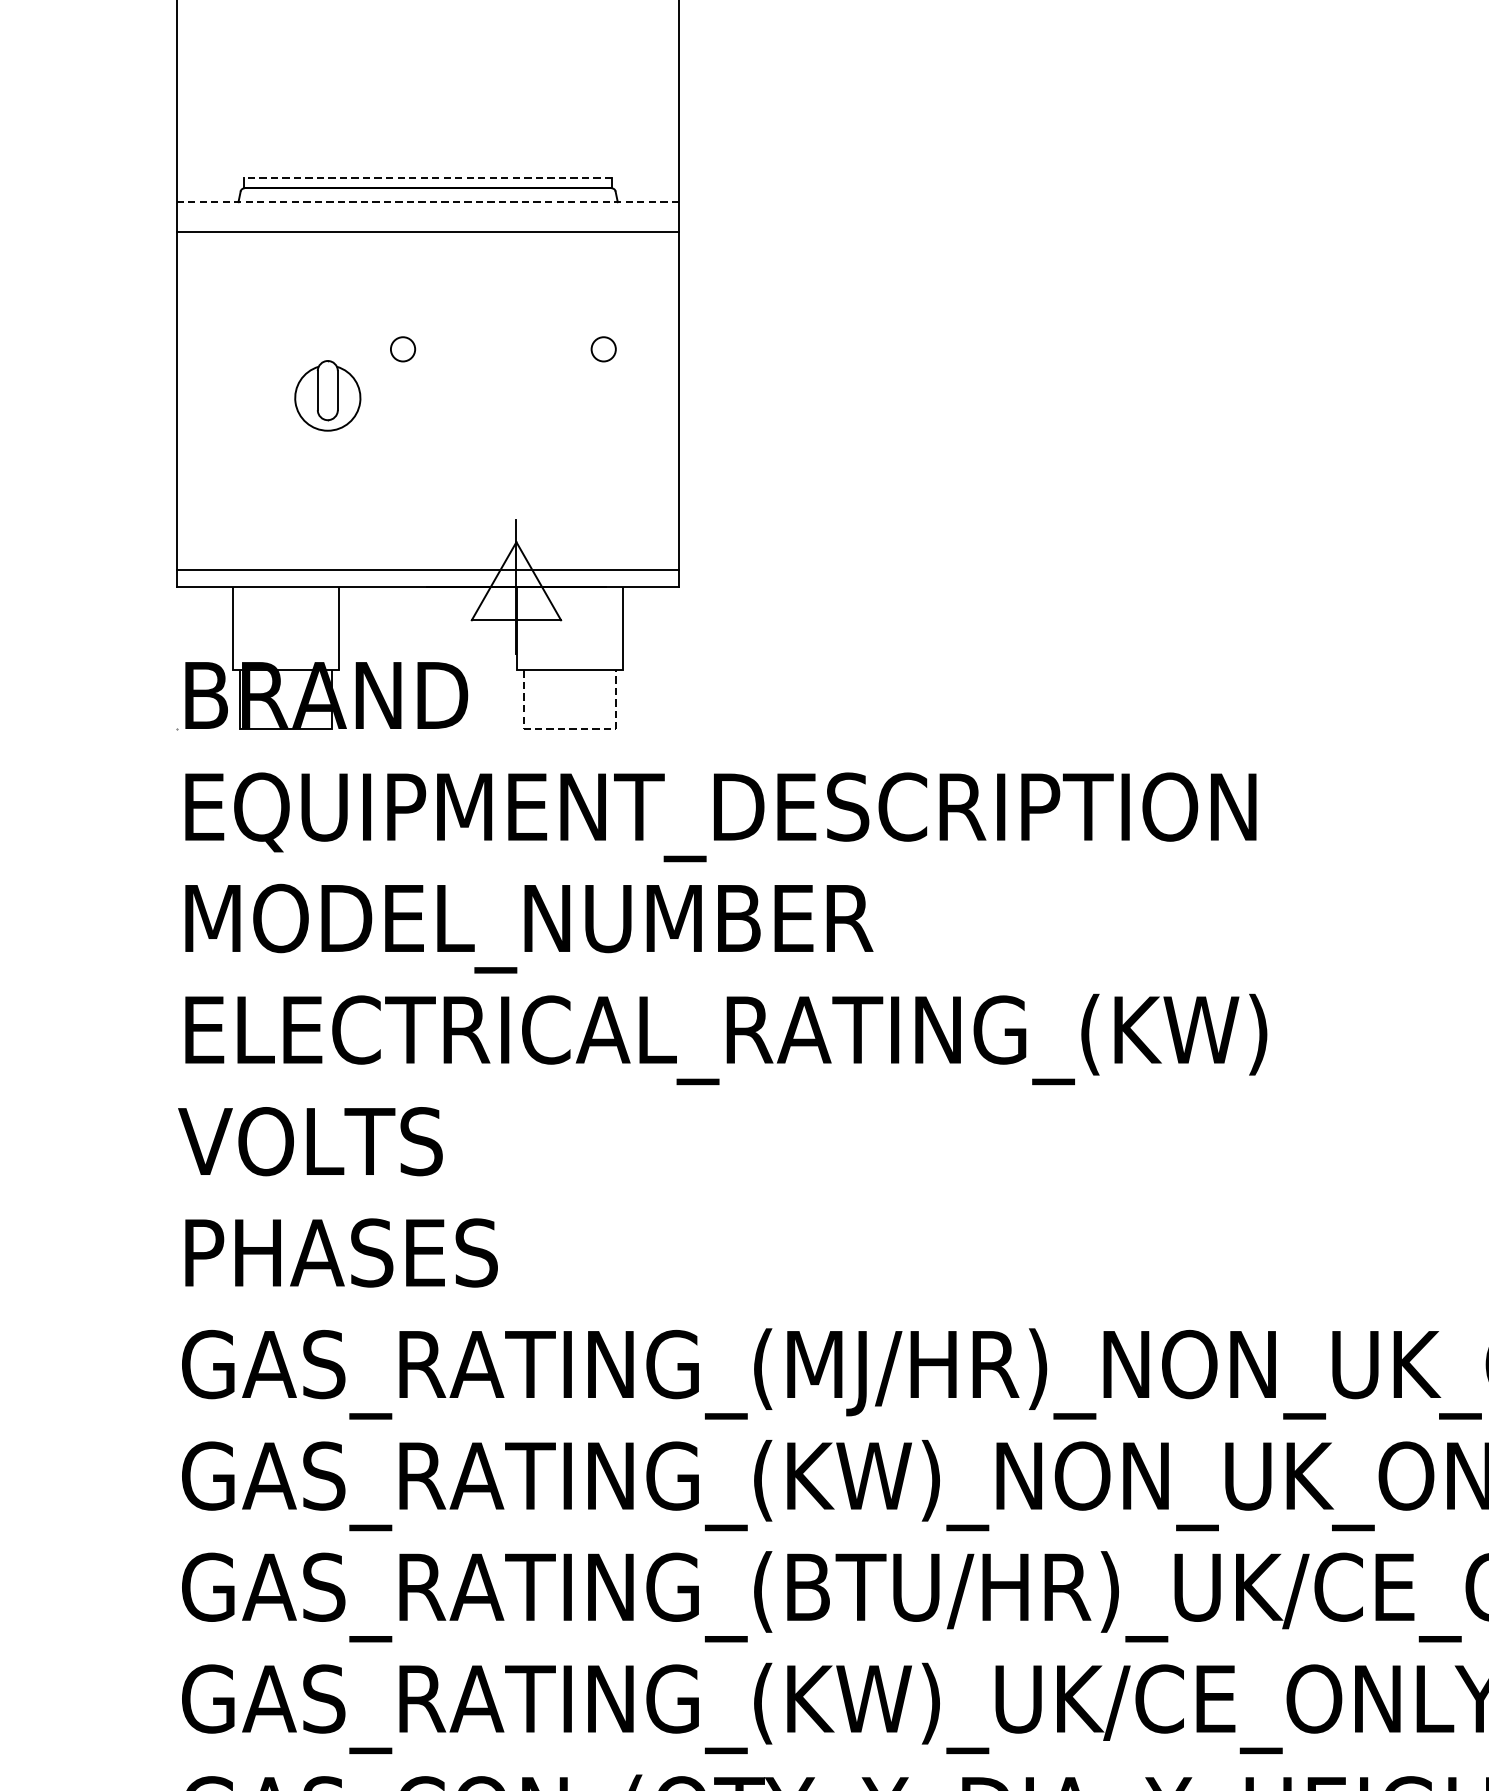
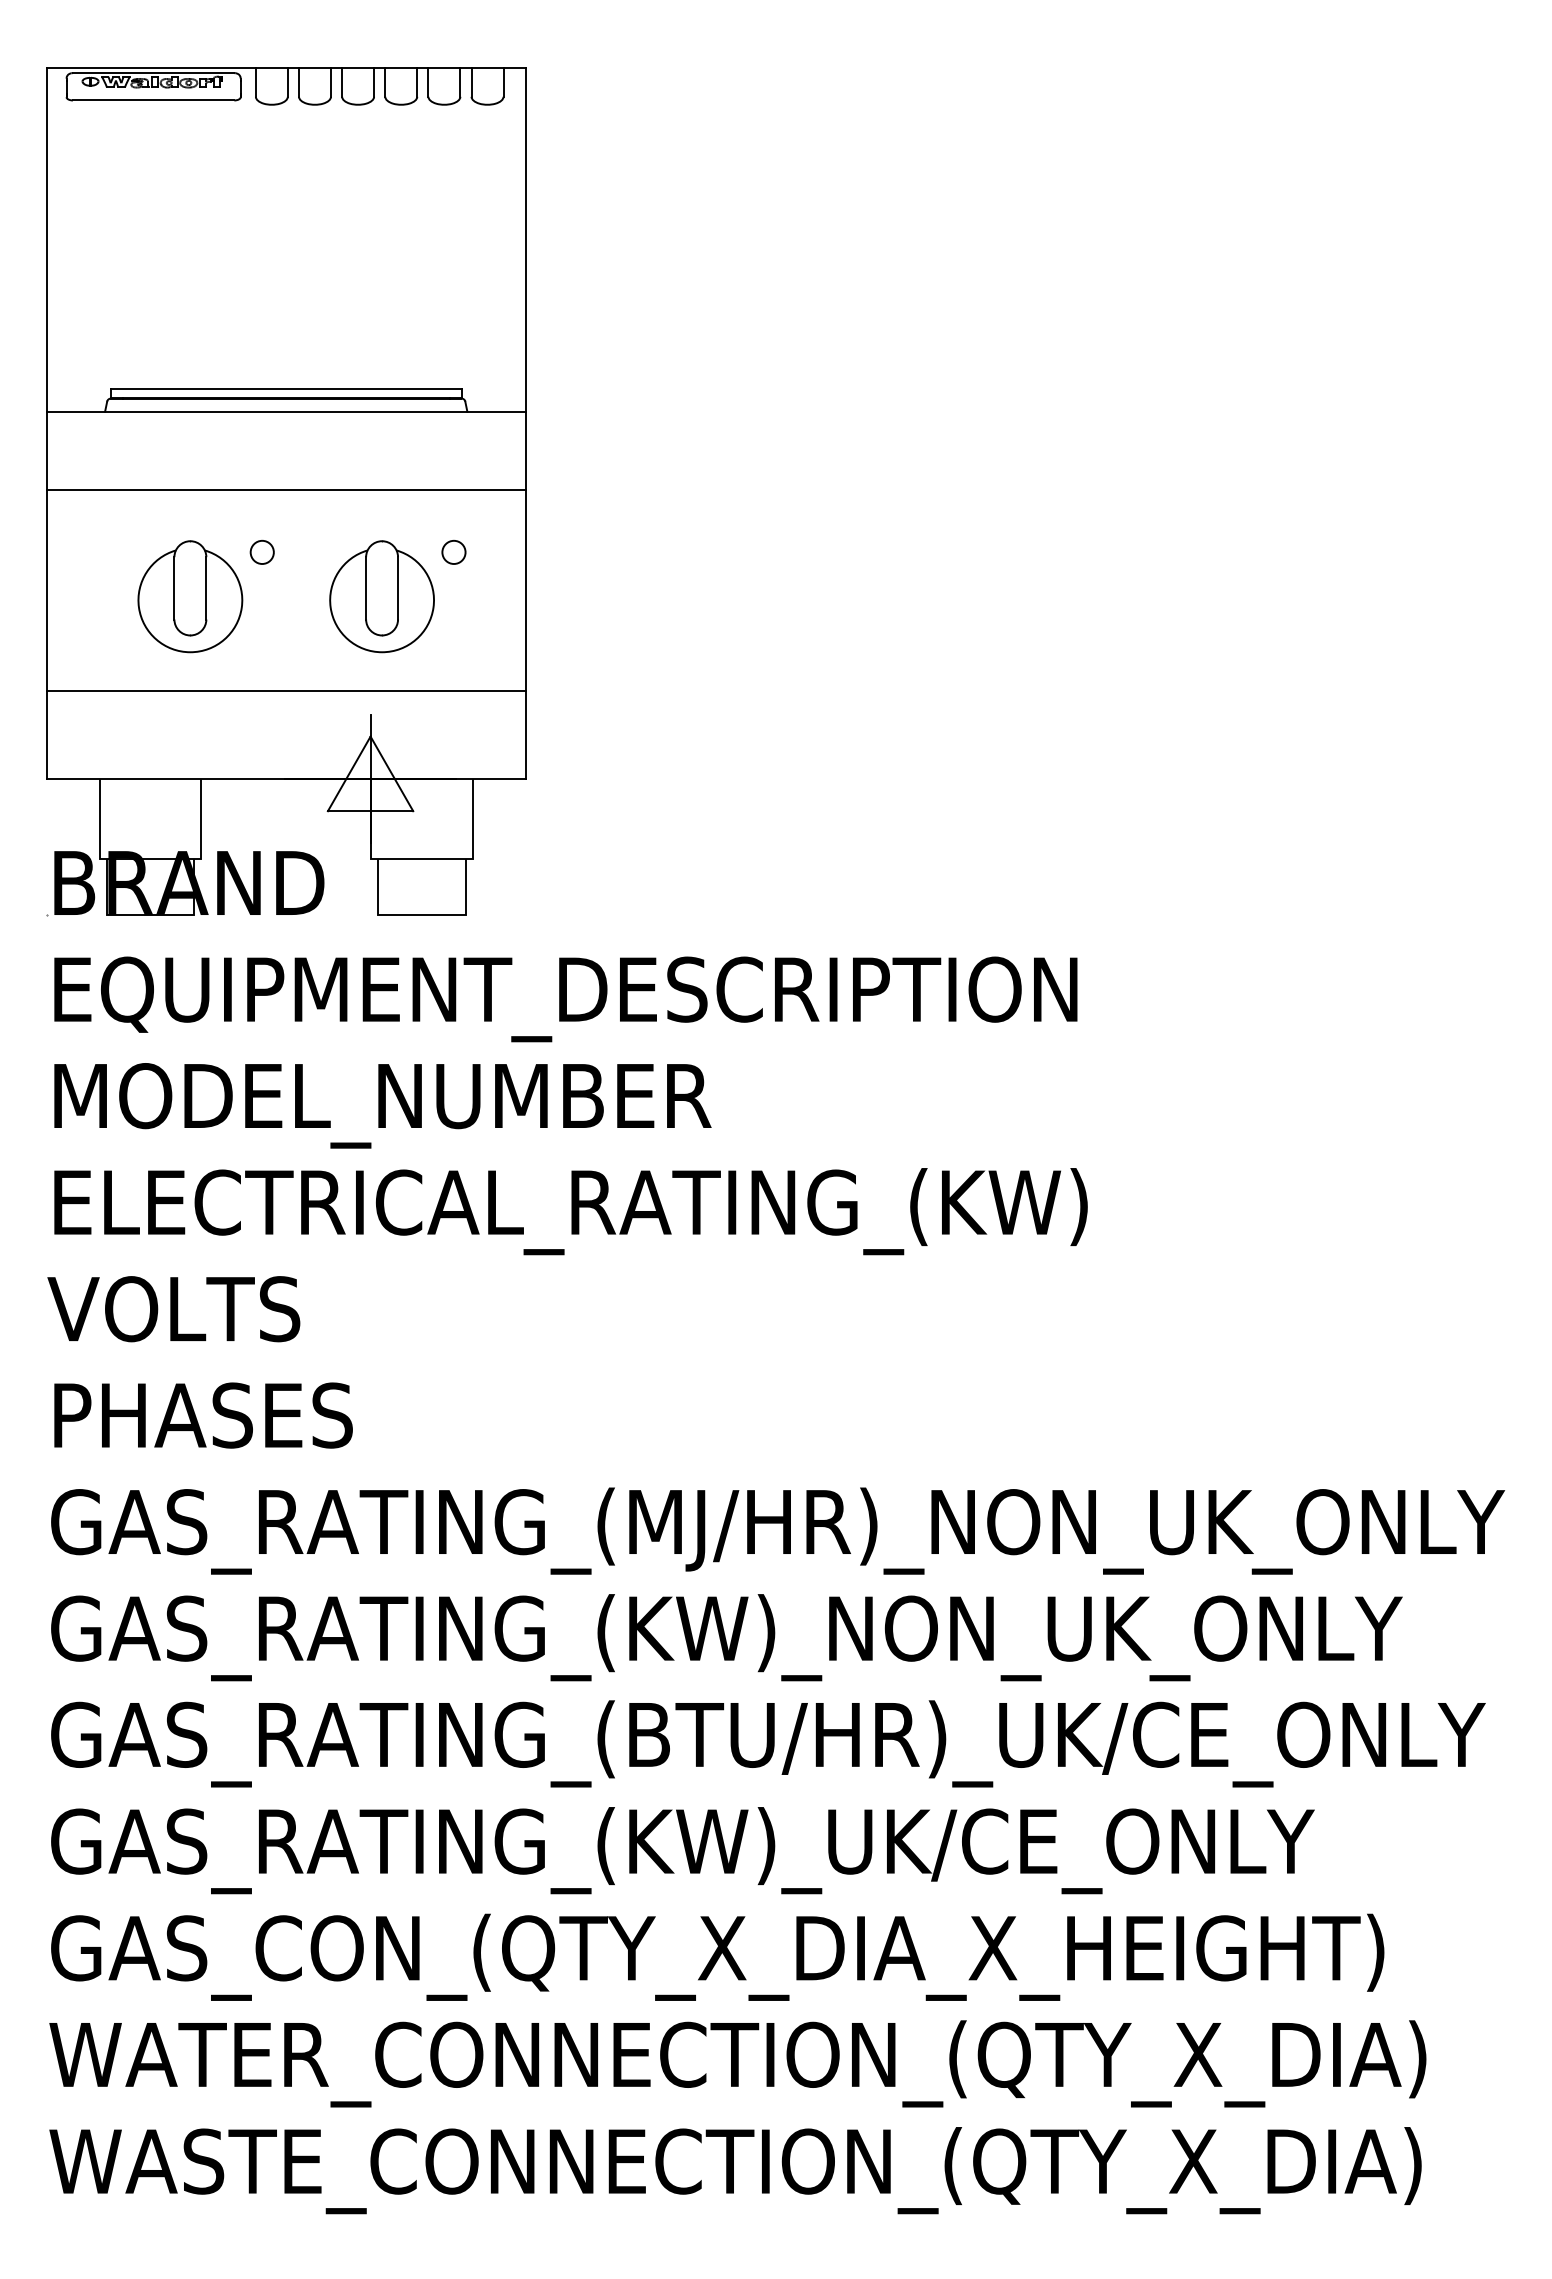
line: (428, 177) -> (286, 388), dashed -> solid
line: (428, 201) -> (286, 411), dashed -> solid
line: (427, 232) -> (285, 490), moved
part: (327, 395) -> (190, 596), size x1.67
part: (527, 395) -> (381, 596), added
line: (427, 570) -> (285, 691), moved
line: (570, 729) -> (422, 915), dashed -> solid

